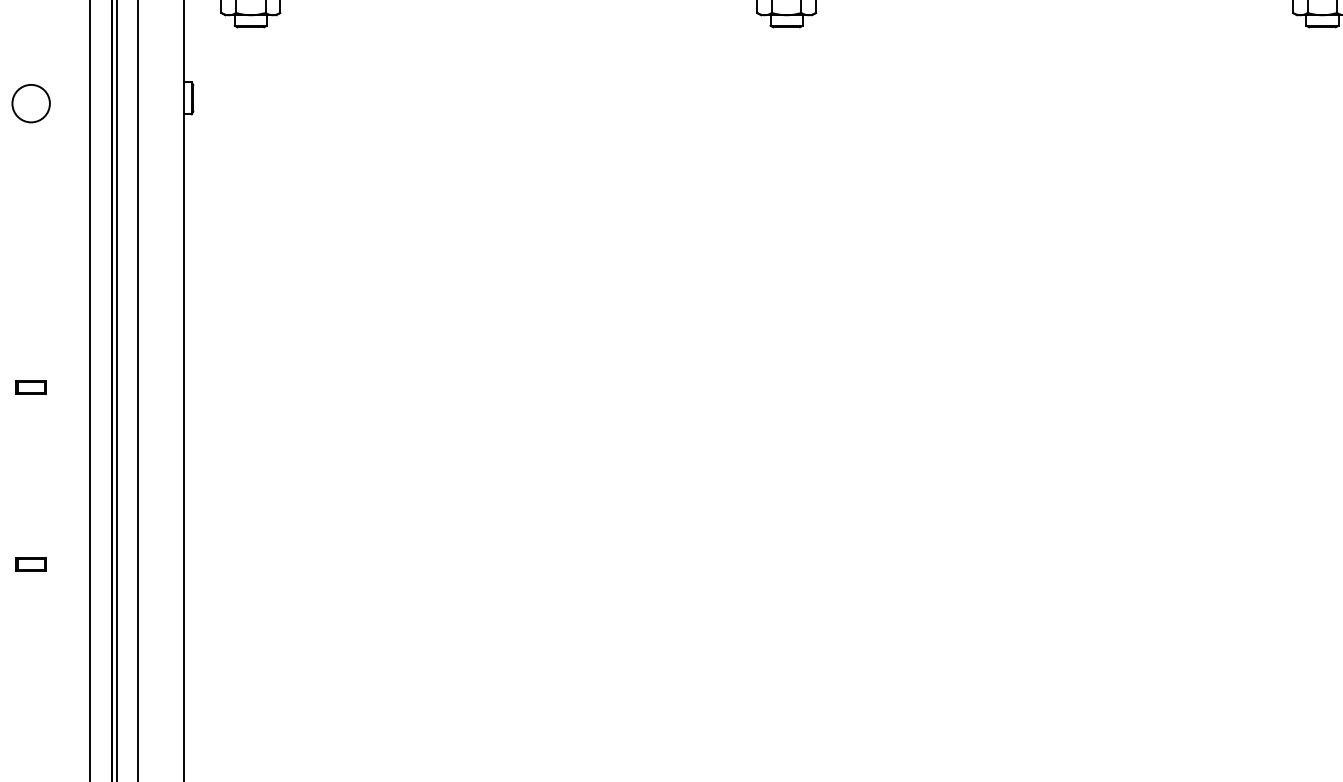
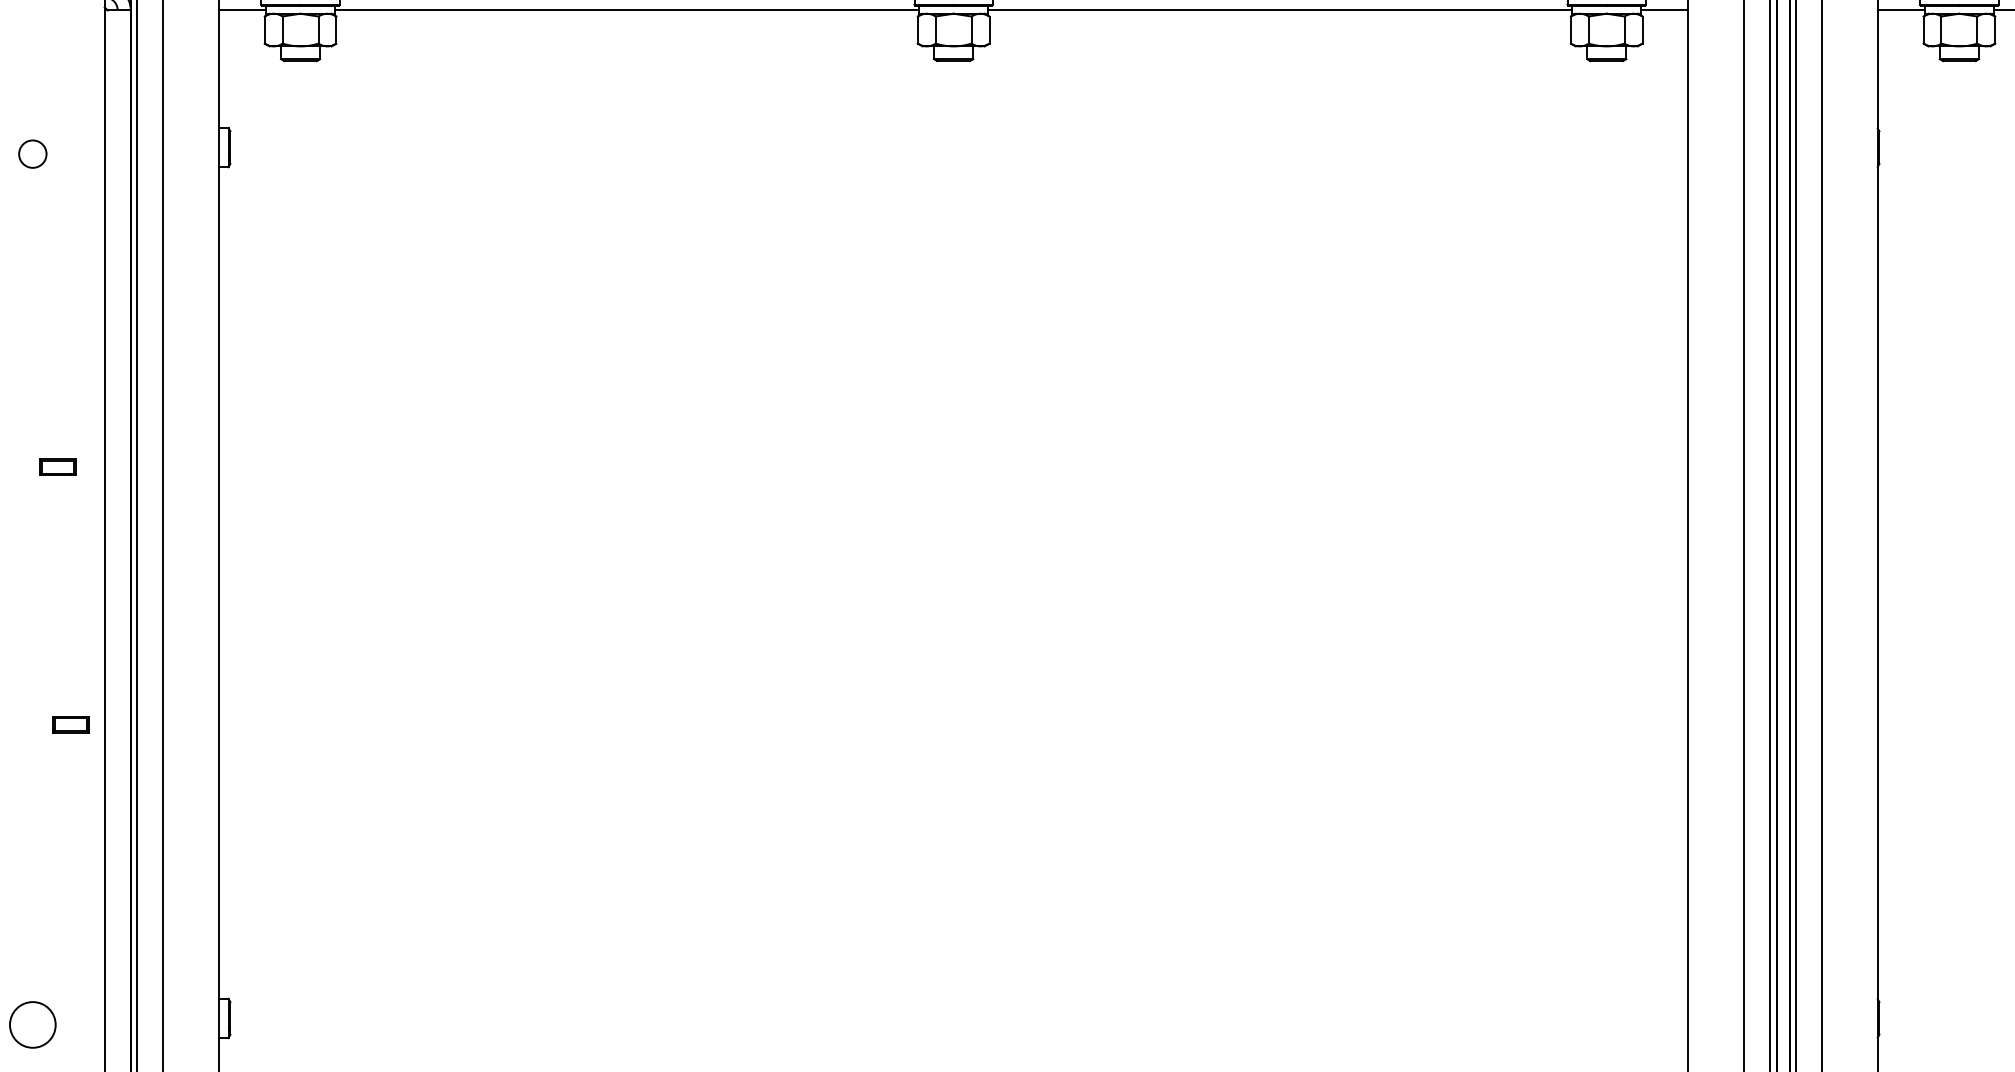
circle: (30, 103) -> (32, 154), size x0.6
part: (30, 386) -> (57, 466), moved
part: (30, 564) -> (70, 724), moved

